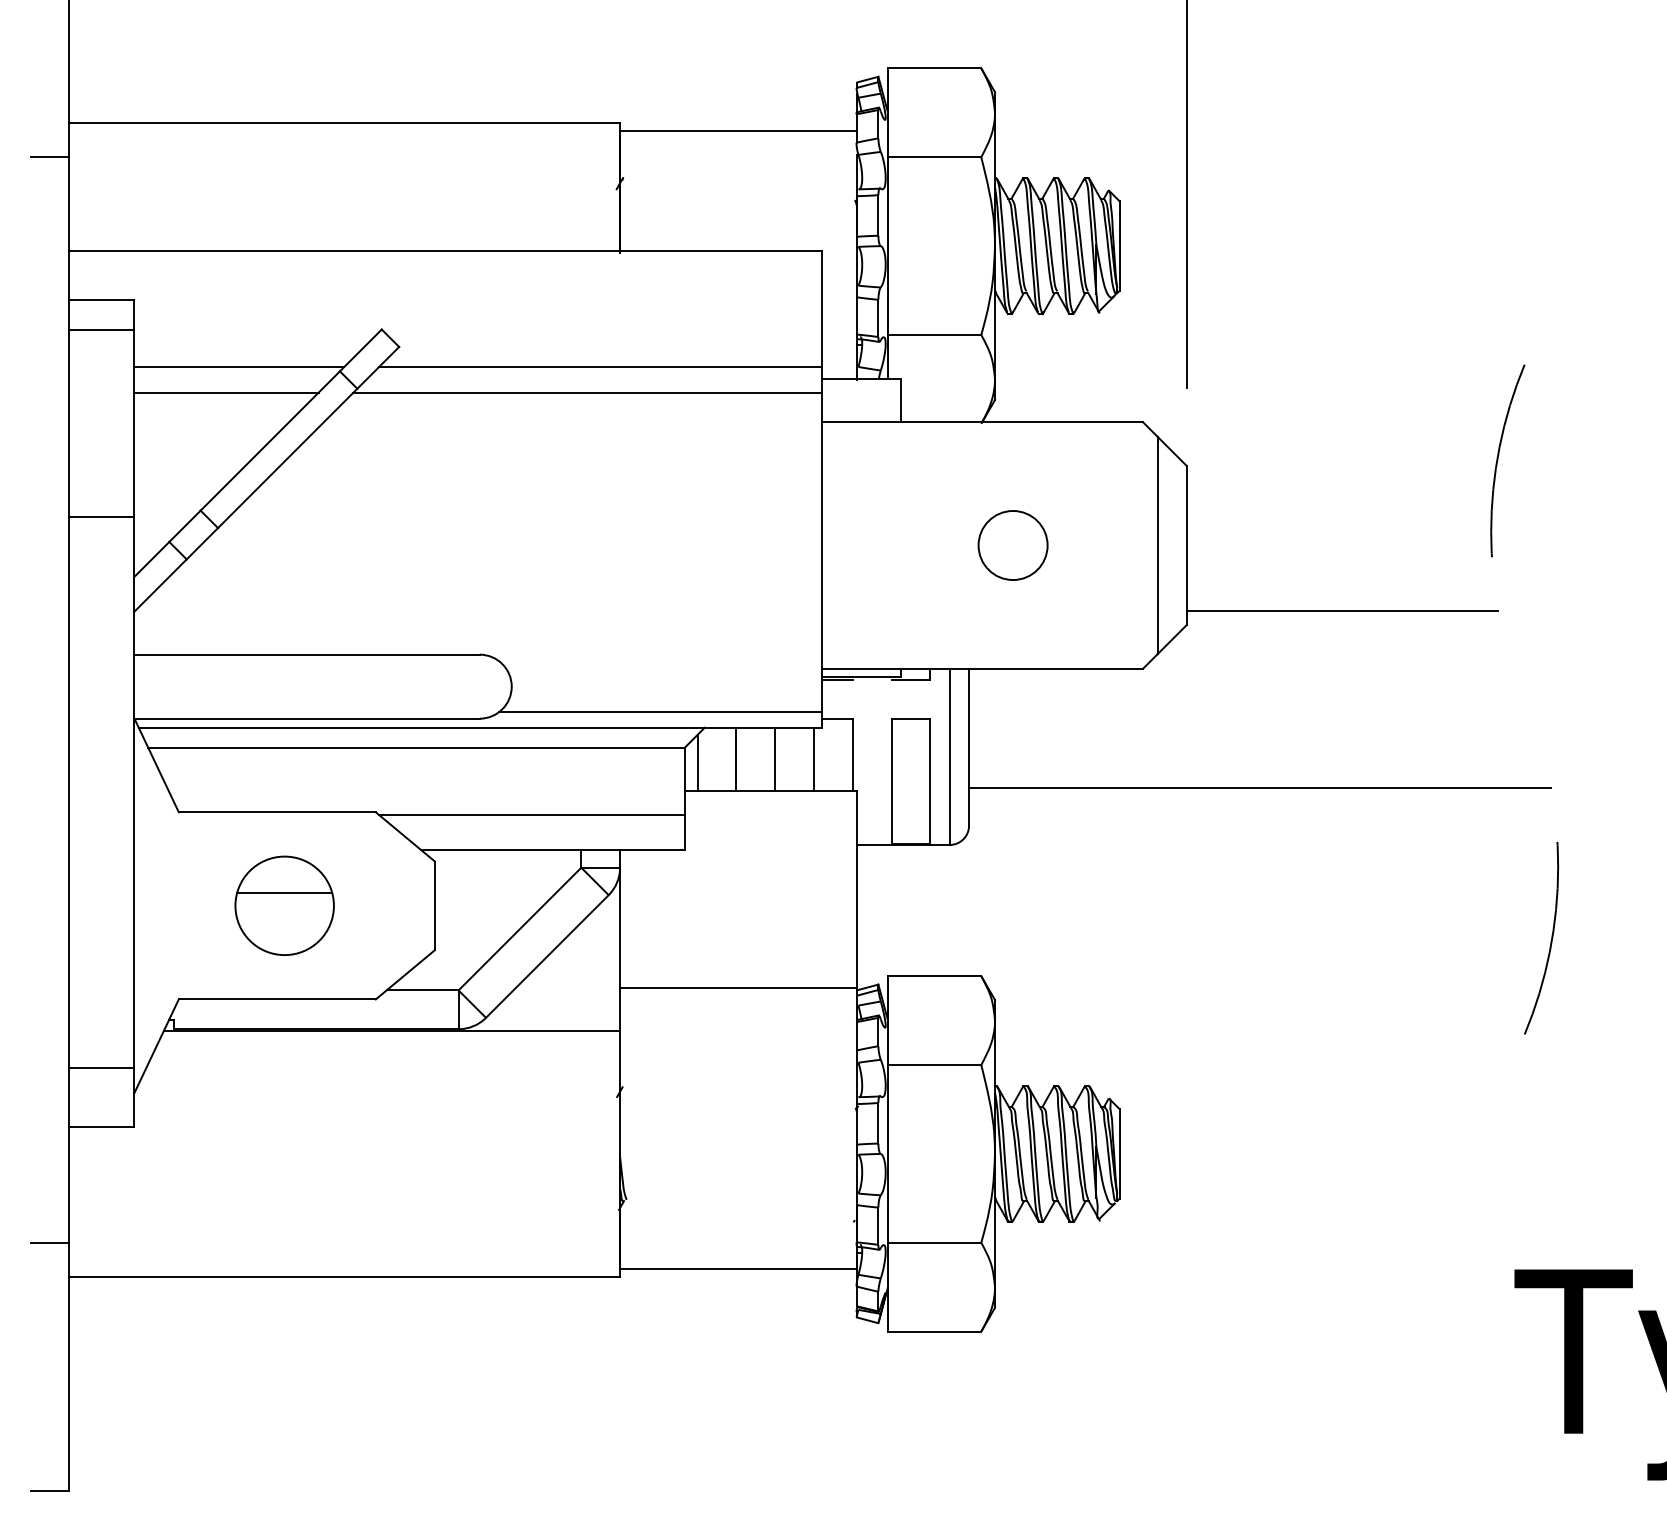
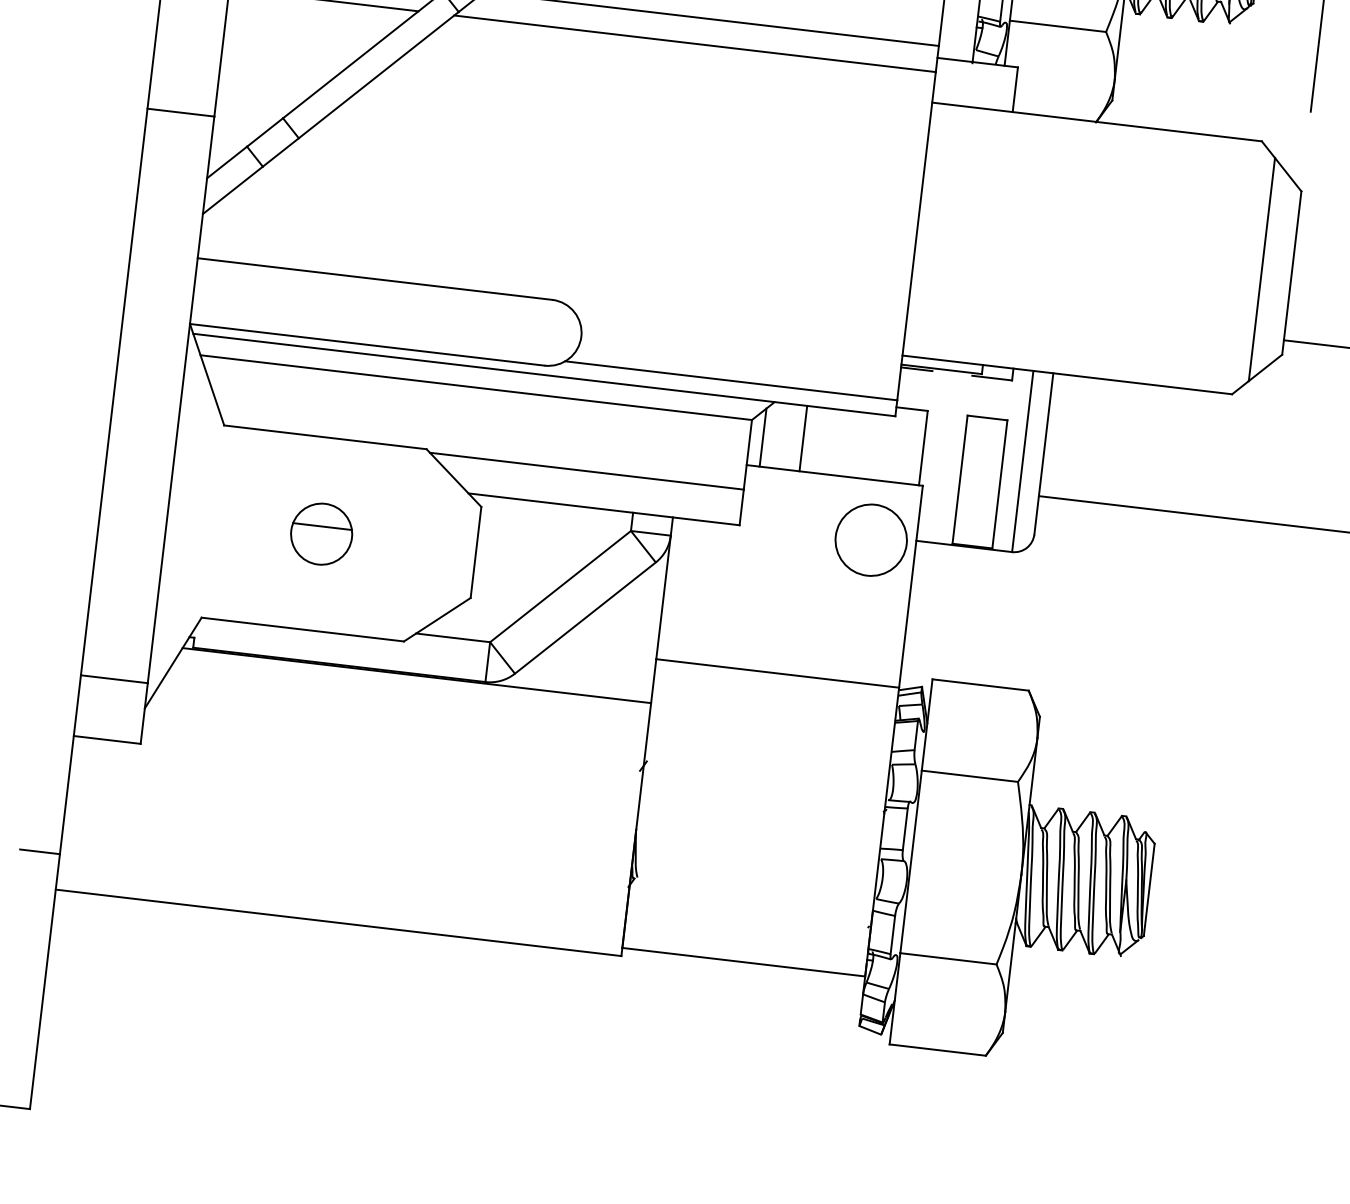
circle: (1012, 545) -> (870, 540), moved
line: (775, 759) -> (843, 443), removed
line: (814, 759) -> (883, 447), removed
part: (284, 905) -> (321, 533), size x0.6

